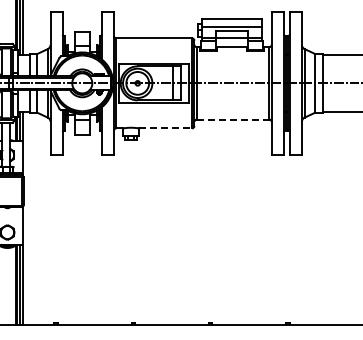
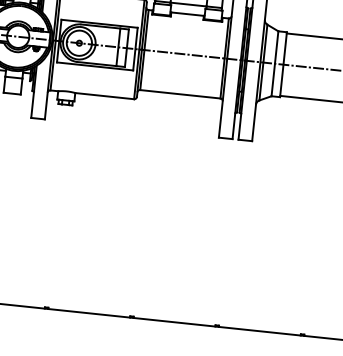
line: (233, 119) -> (180, 94), dashed -> solid
line: (165, 128) -> (104, 96), dashed -> solid

